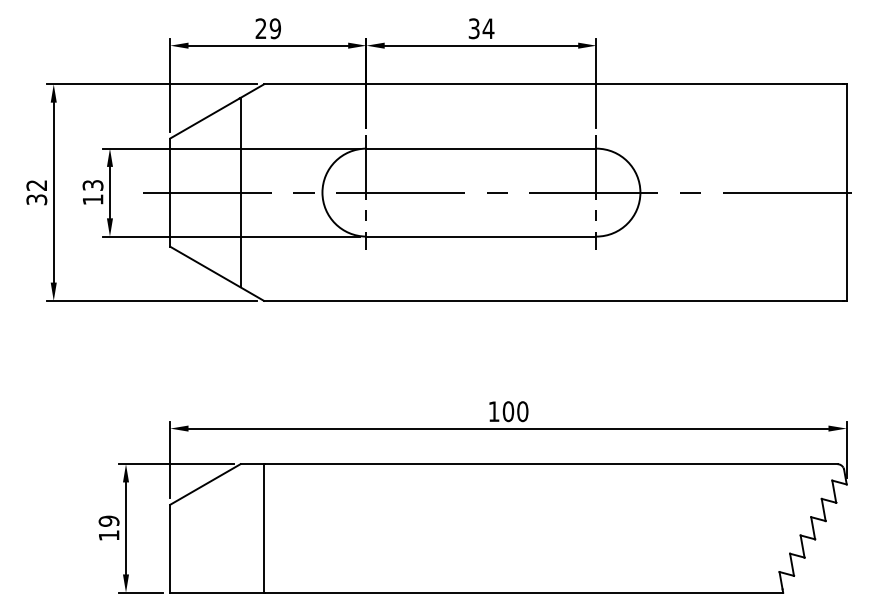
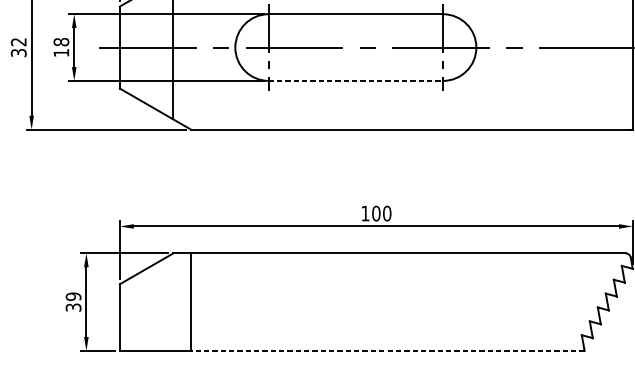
text: (92, 184) -> (61, 41), 13 -> 18
line: (481, 236) -> (355, 80), solid -> dashed
text: (108, 535) -> (73, 307), 19 -> 39
line: (523, 592) -> (387, 350), solid -> dashed

